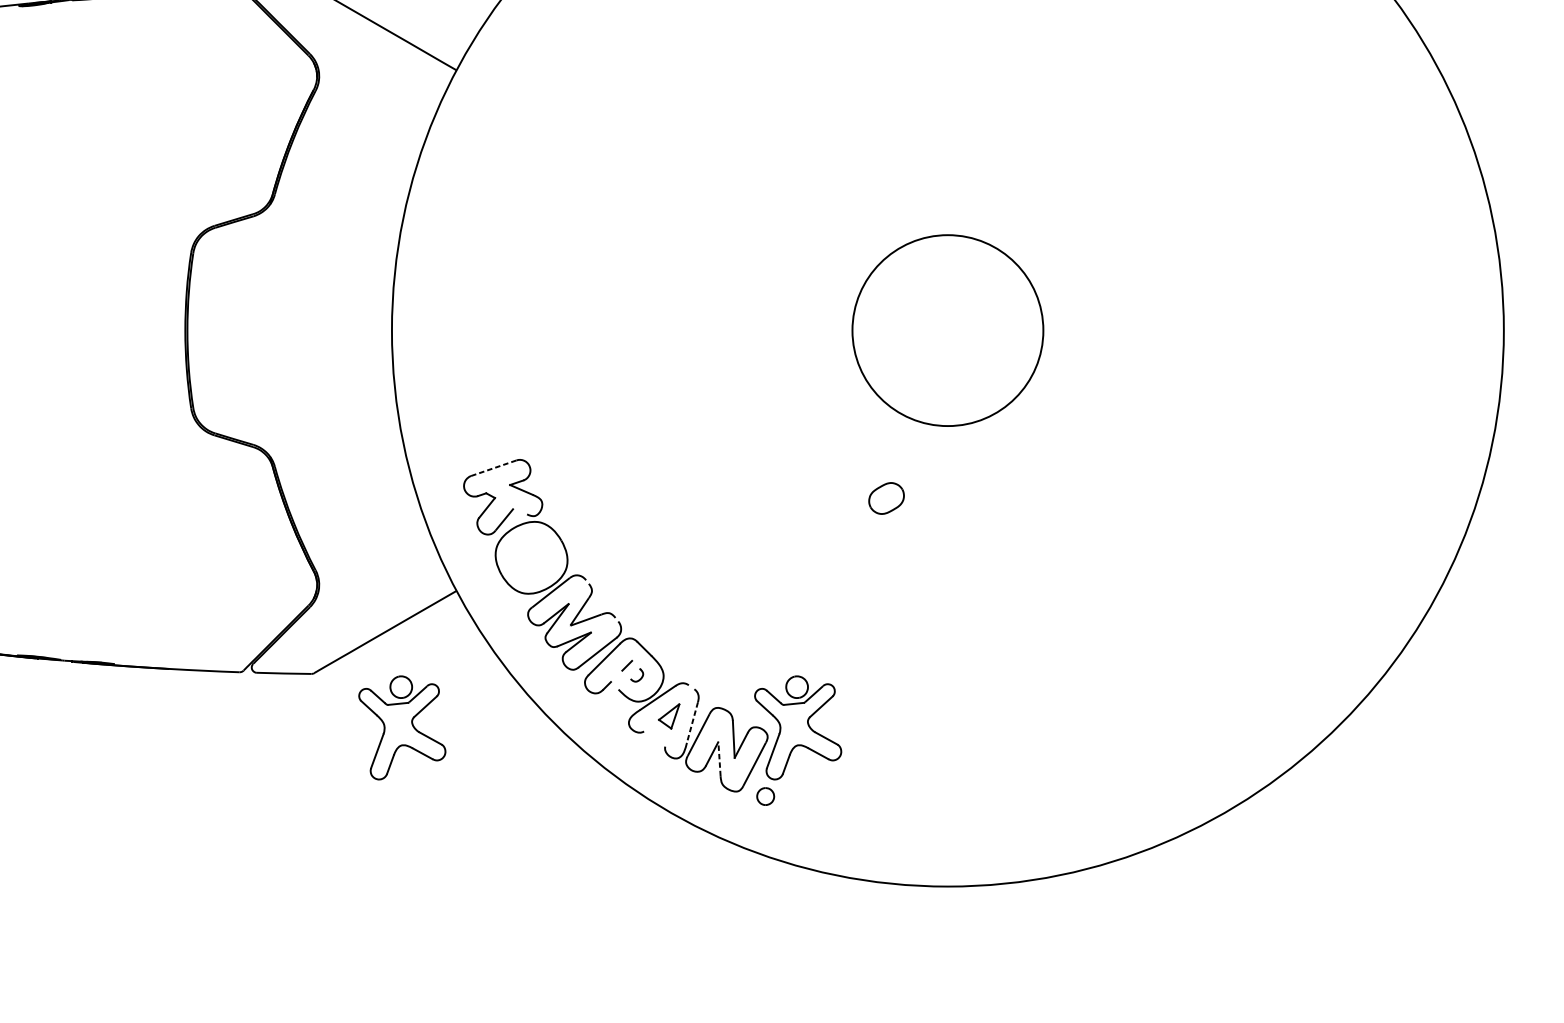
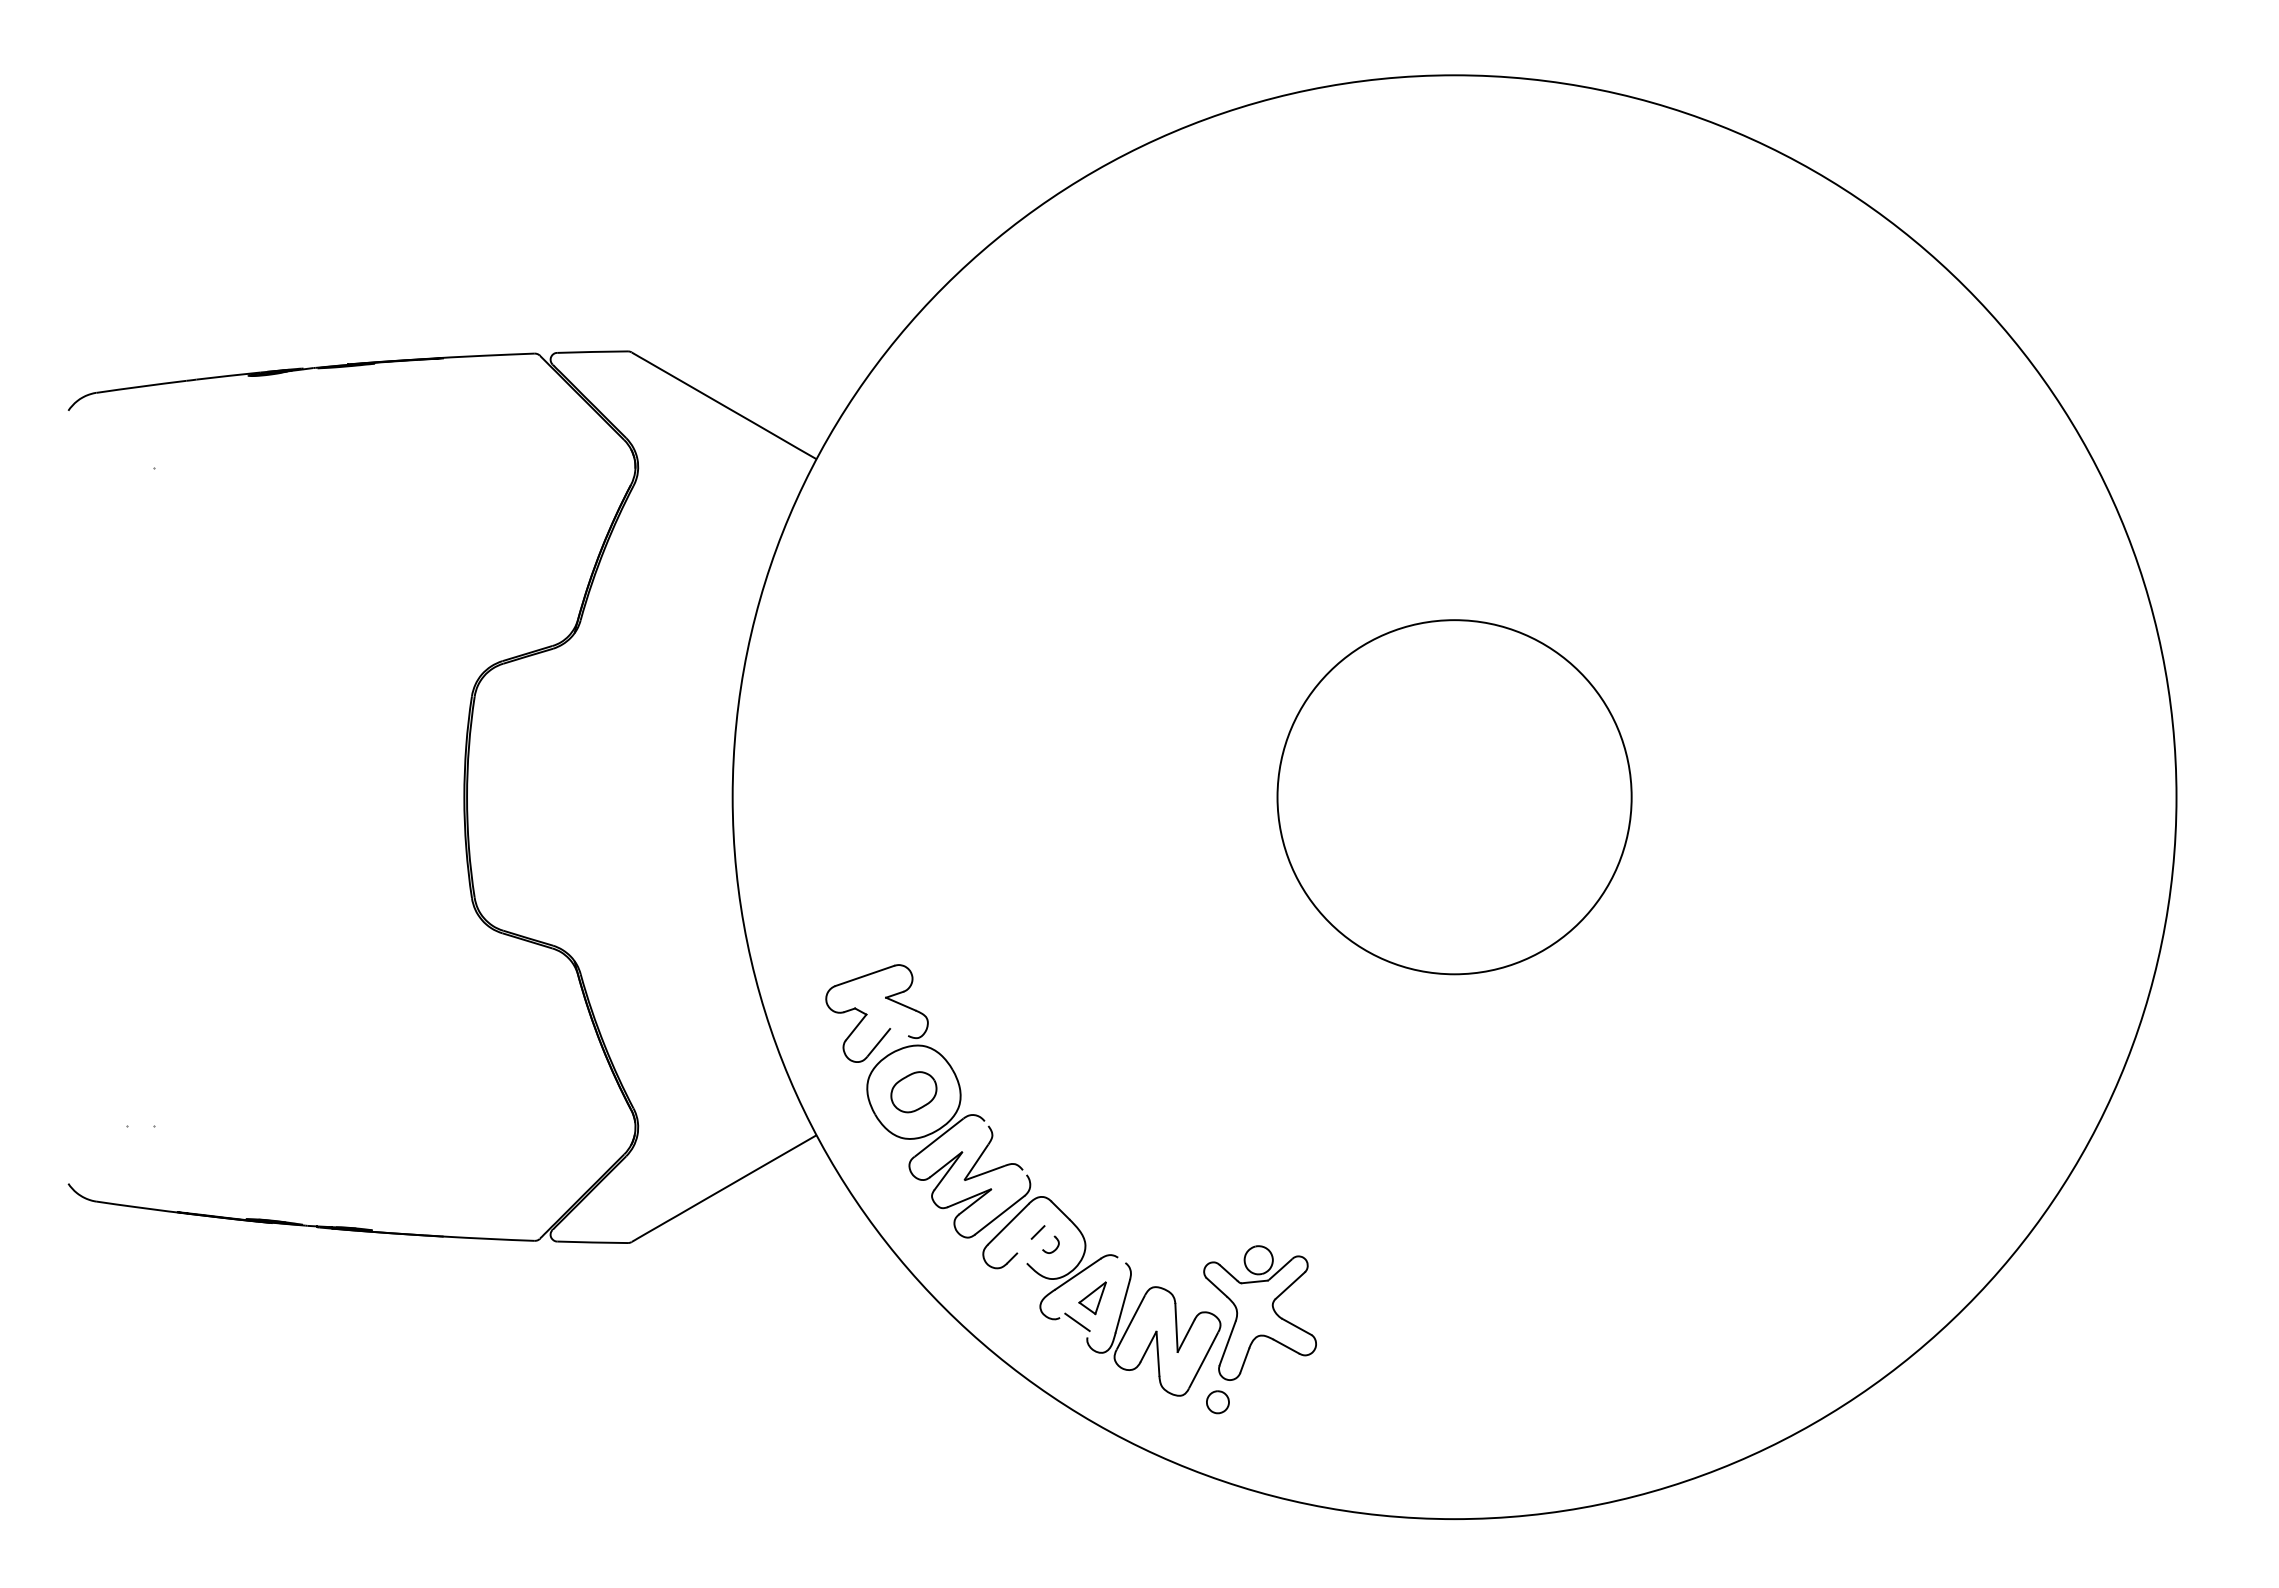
circle: (947, 330) -> (1454, 797), size x1.43
line: (494, 467) -> (865, 975), dashed -> solid
part: (886, 498) -> (913, 1092), moved
line: (692, 722) -> (1122, 1306), dashed -> solid
part: (401, 727) -> (745, 1312), removed
line: (657, 735) -> (1077, 1322), added
line: (719, 759) -> (1157, 1353), dashed -> solid

